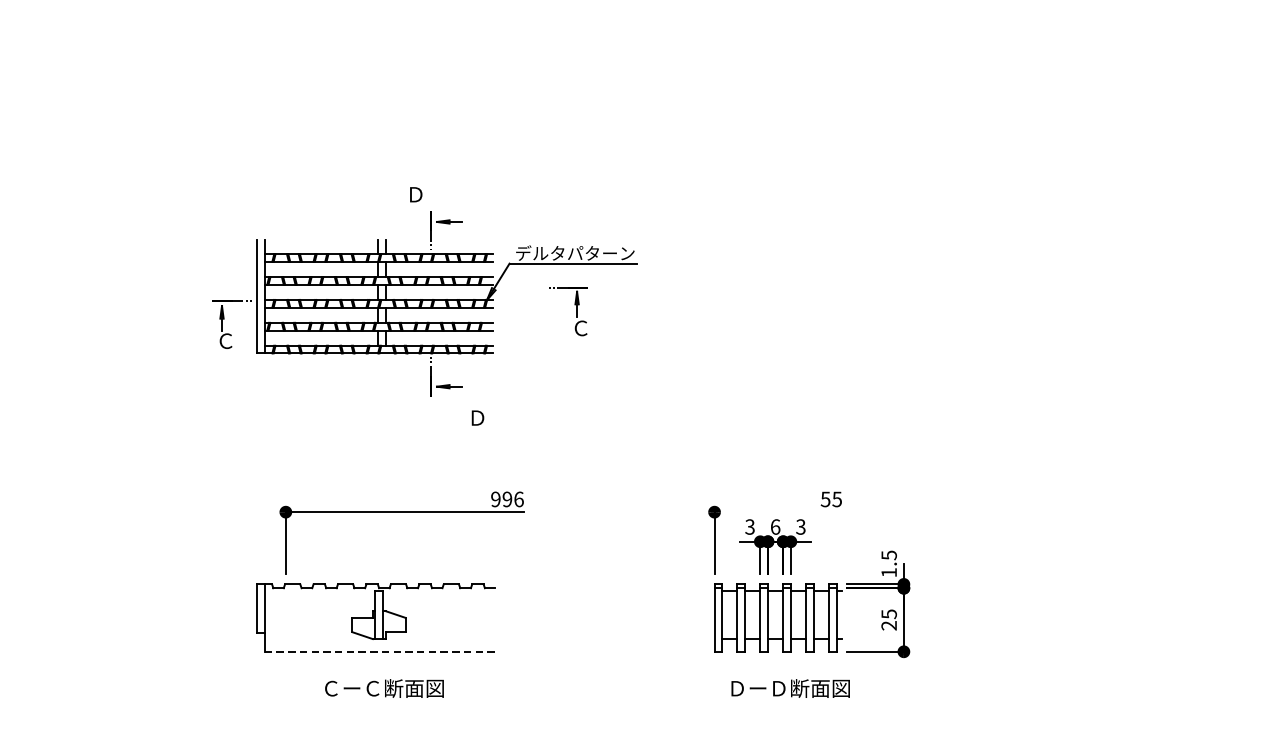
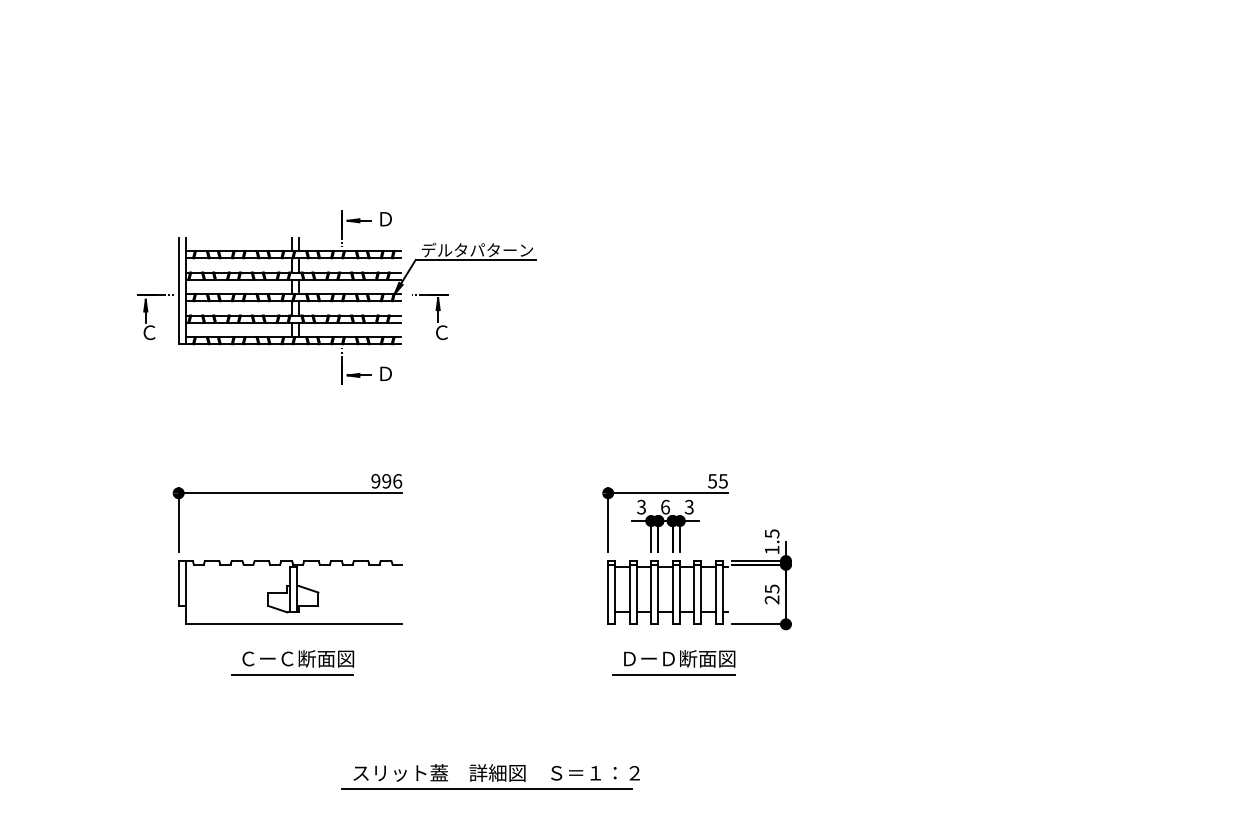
text: (415, 195) -> (385, 219), moved
part: (576, 312) -> (437, 317), moved
text: (477, 417) -> (385, 373), moved
part: (401, 512) -> (287, 493), moved
line: (778, 512) -> (668, 493), added
line: (380, 651) -> (294, 624), dashed -> solid
line: (378, 705) -> (292, 674), added
line: (784, 705) -> (673, 674), added

